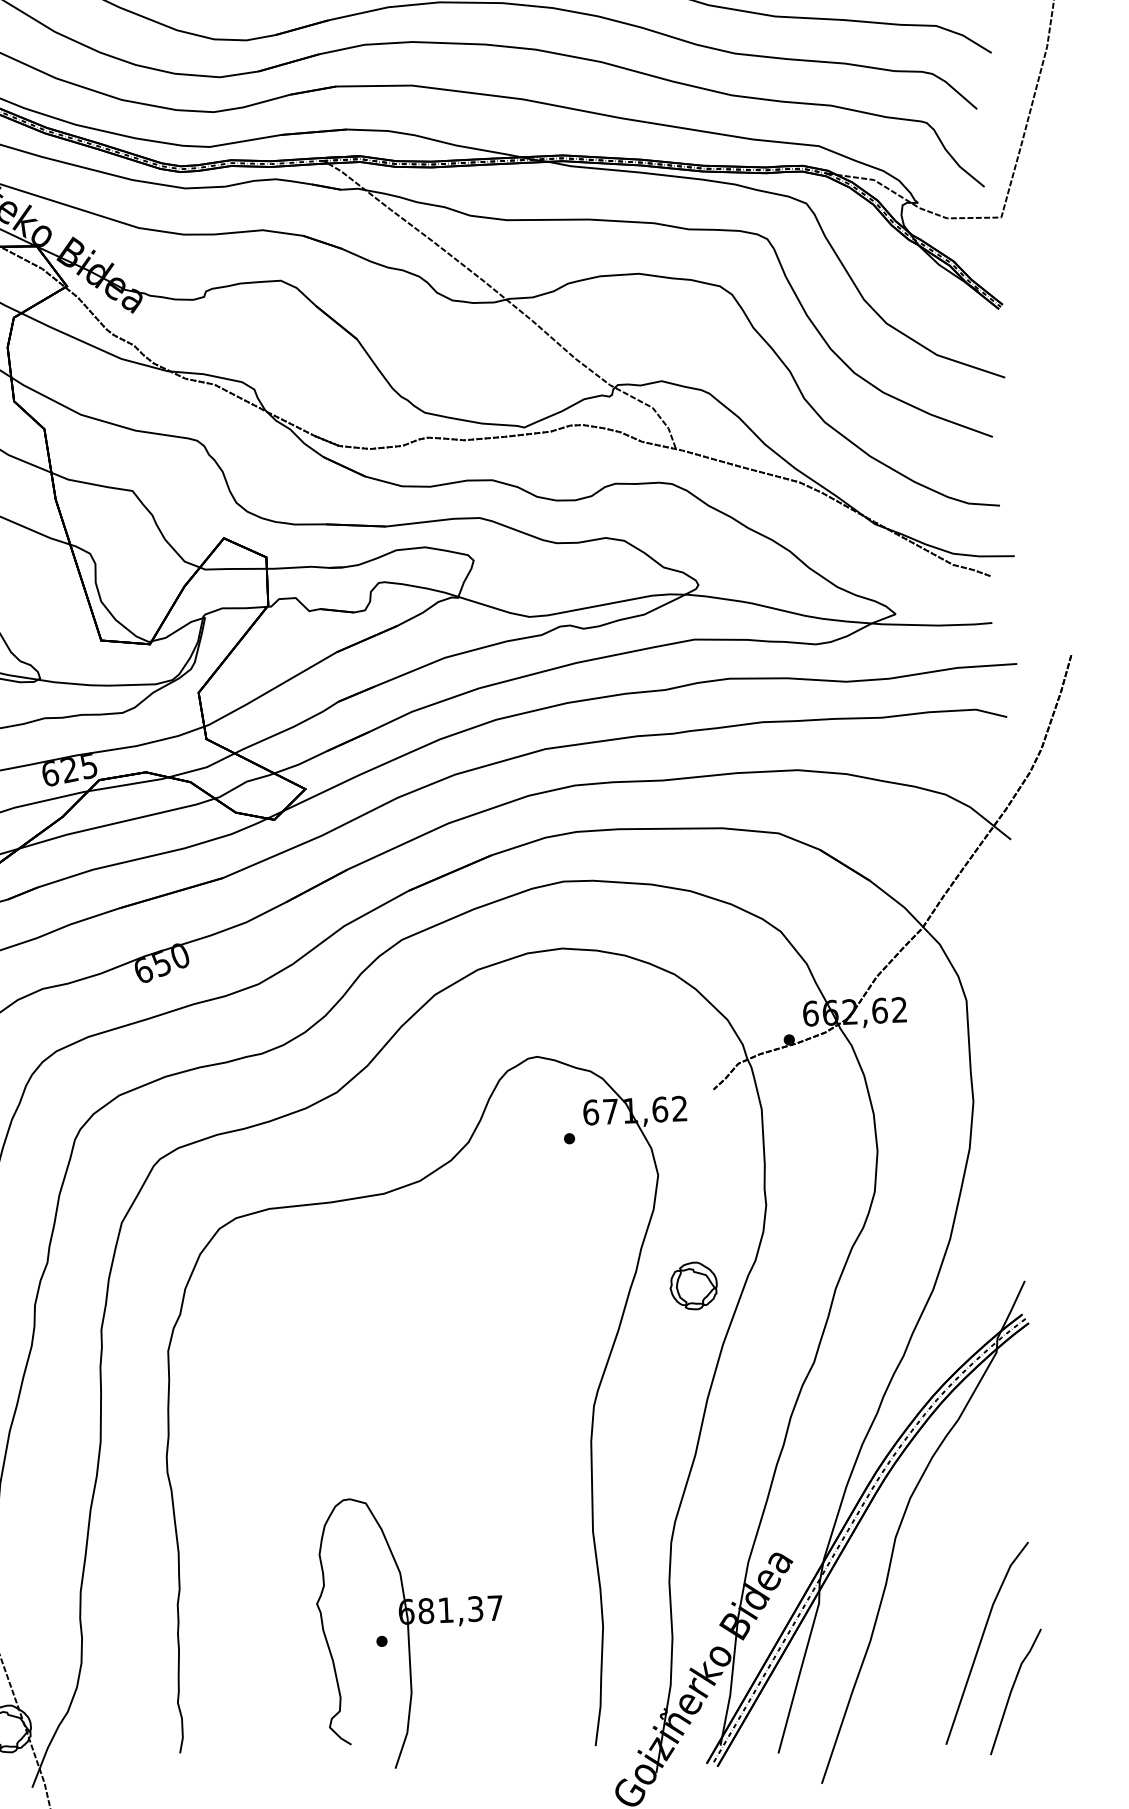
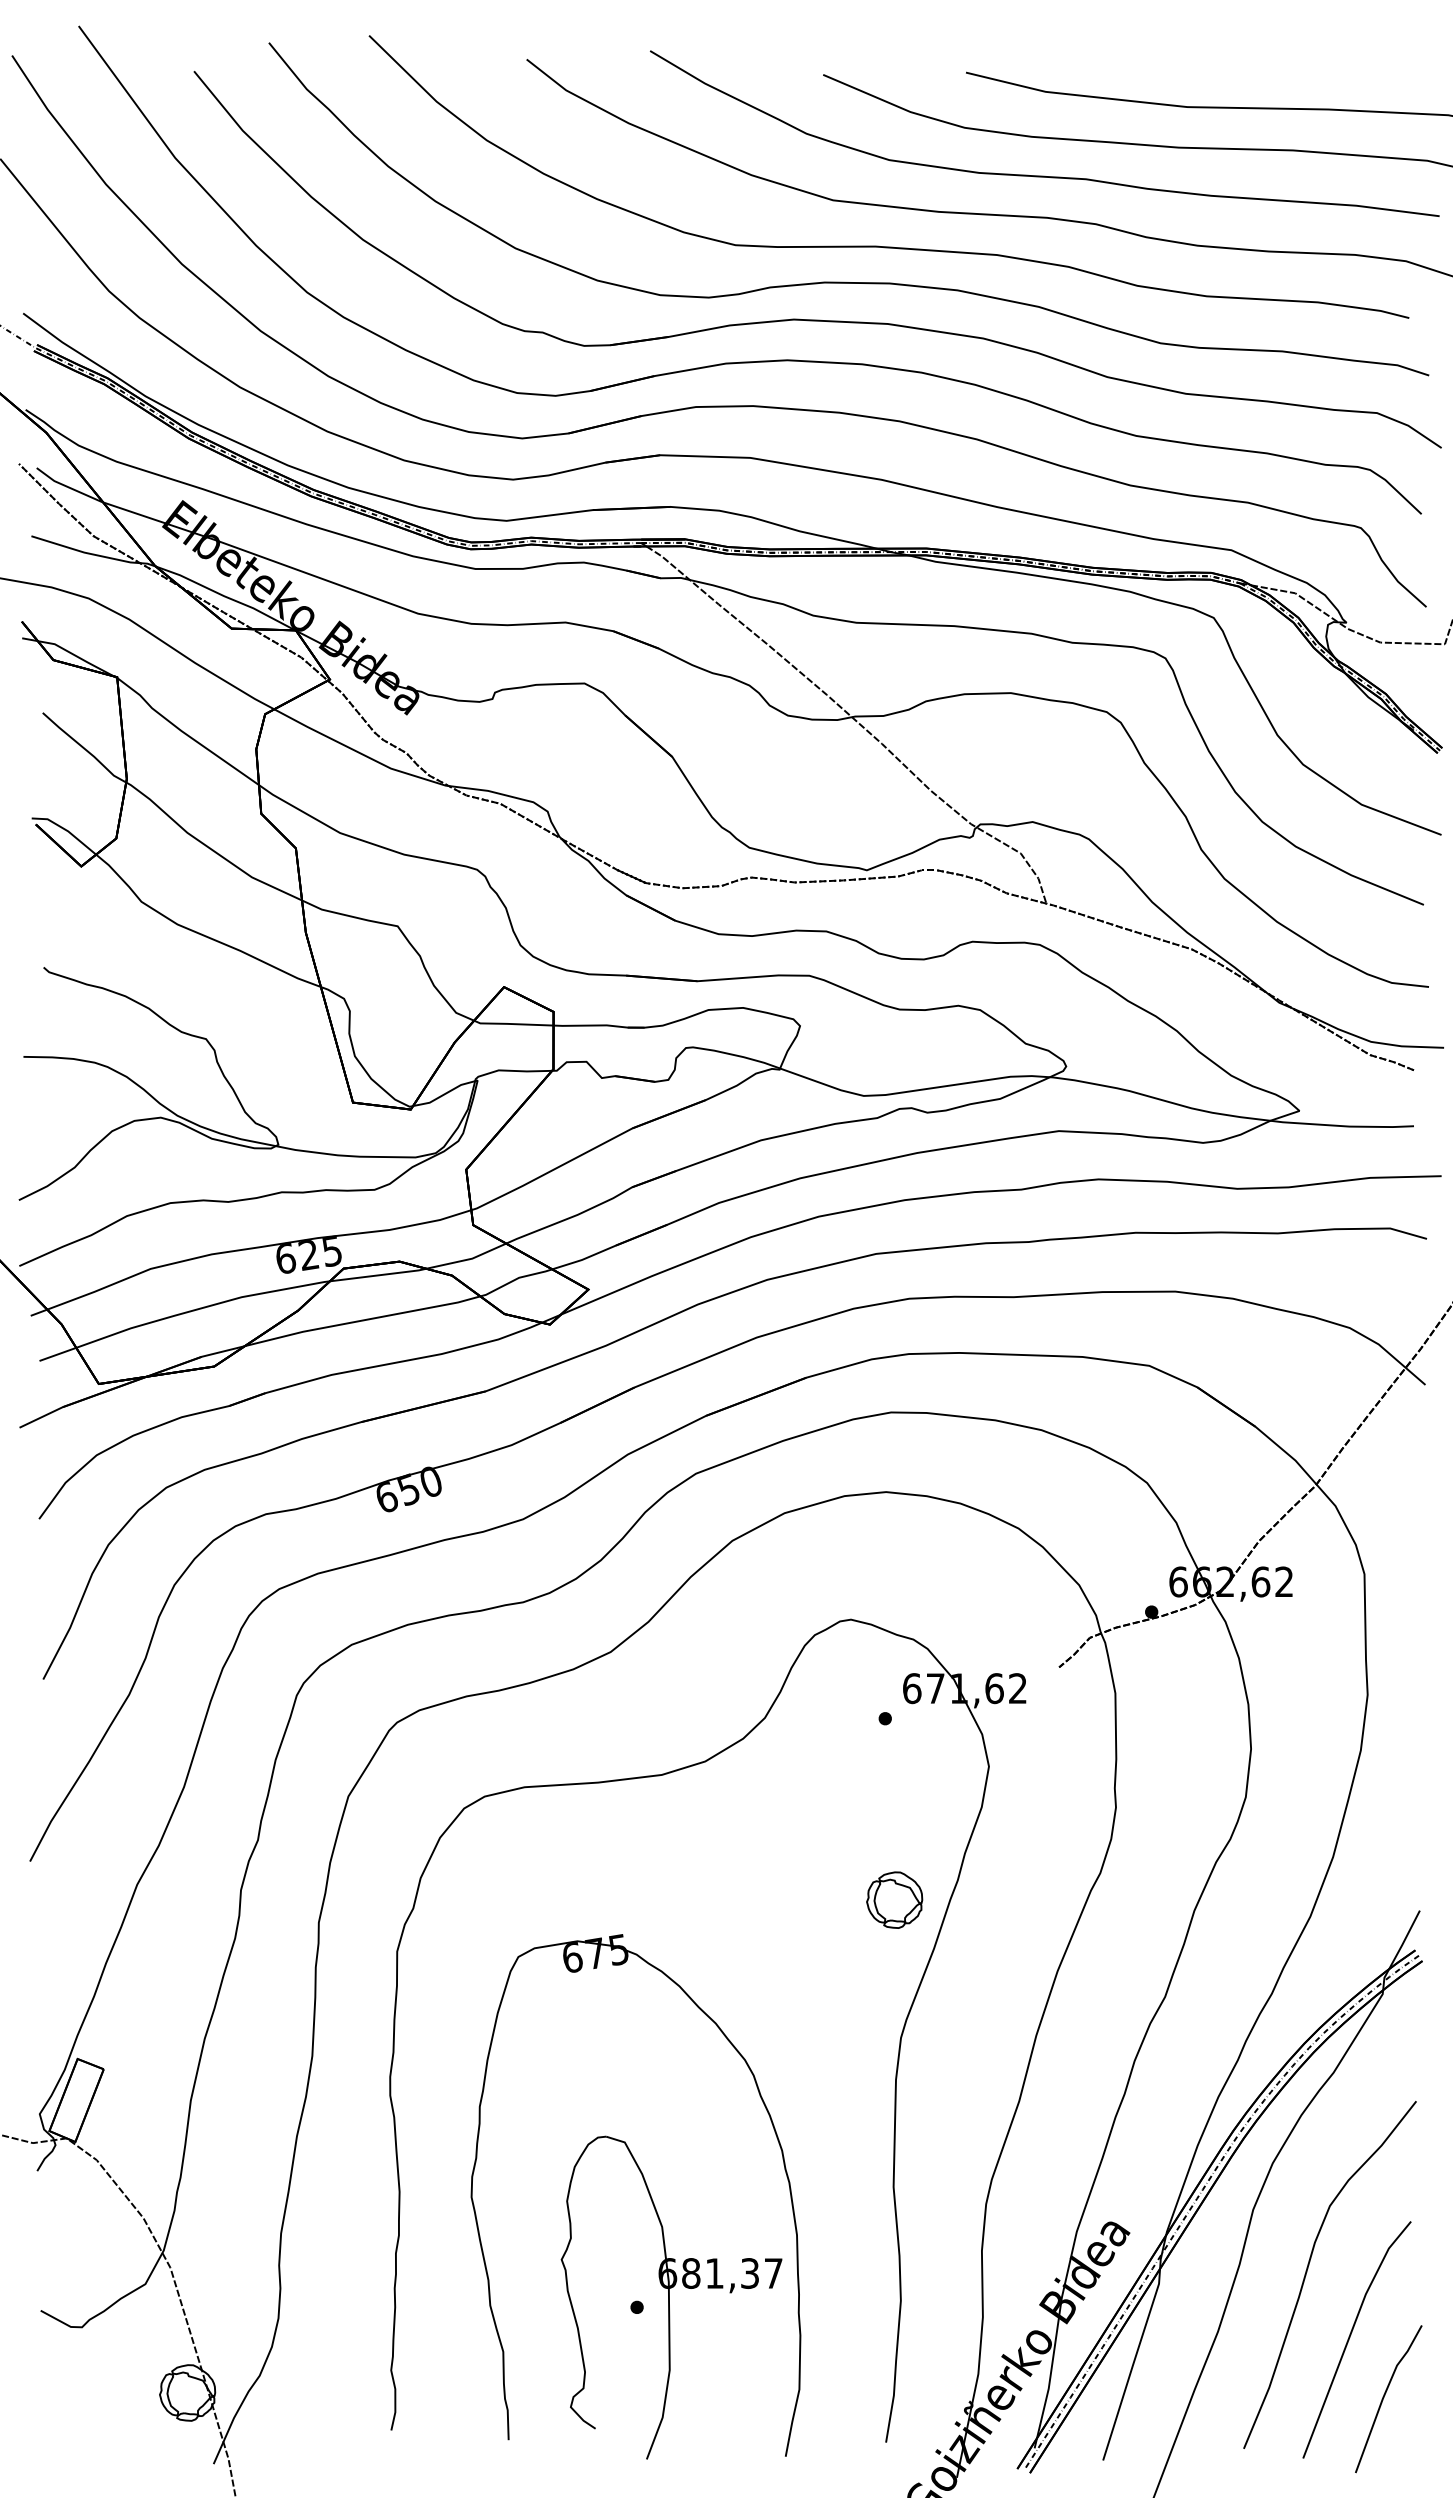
part: (693, 1285) -> (894, 1899), moved
part: (499, 1517) -> (783, 2165), added
curve: (943, 1585) -> (1308, 2268), added

